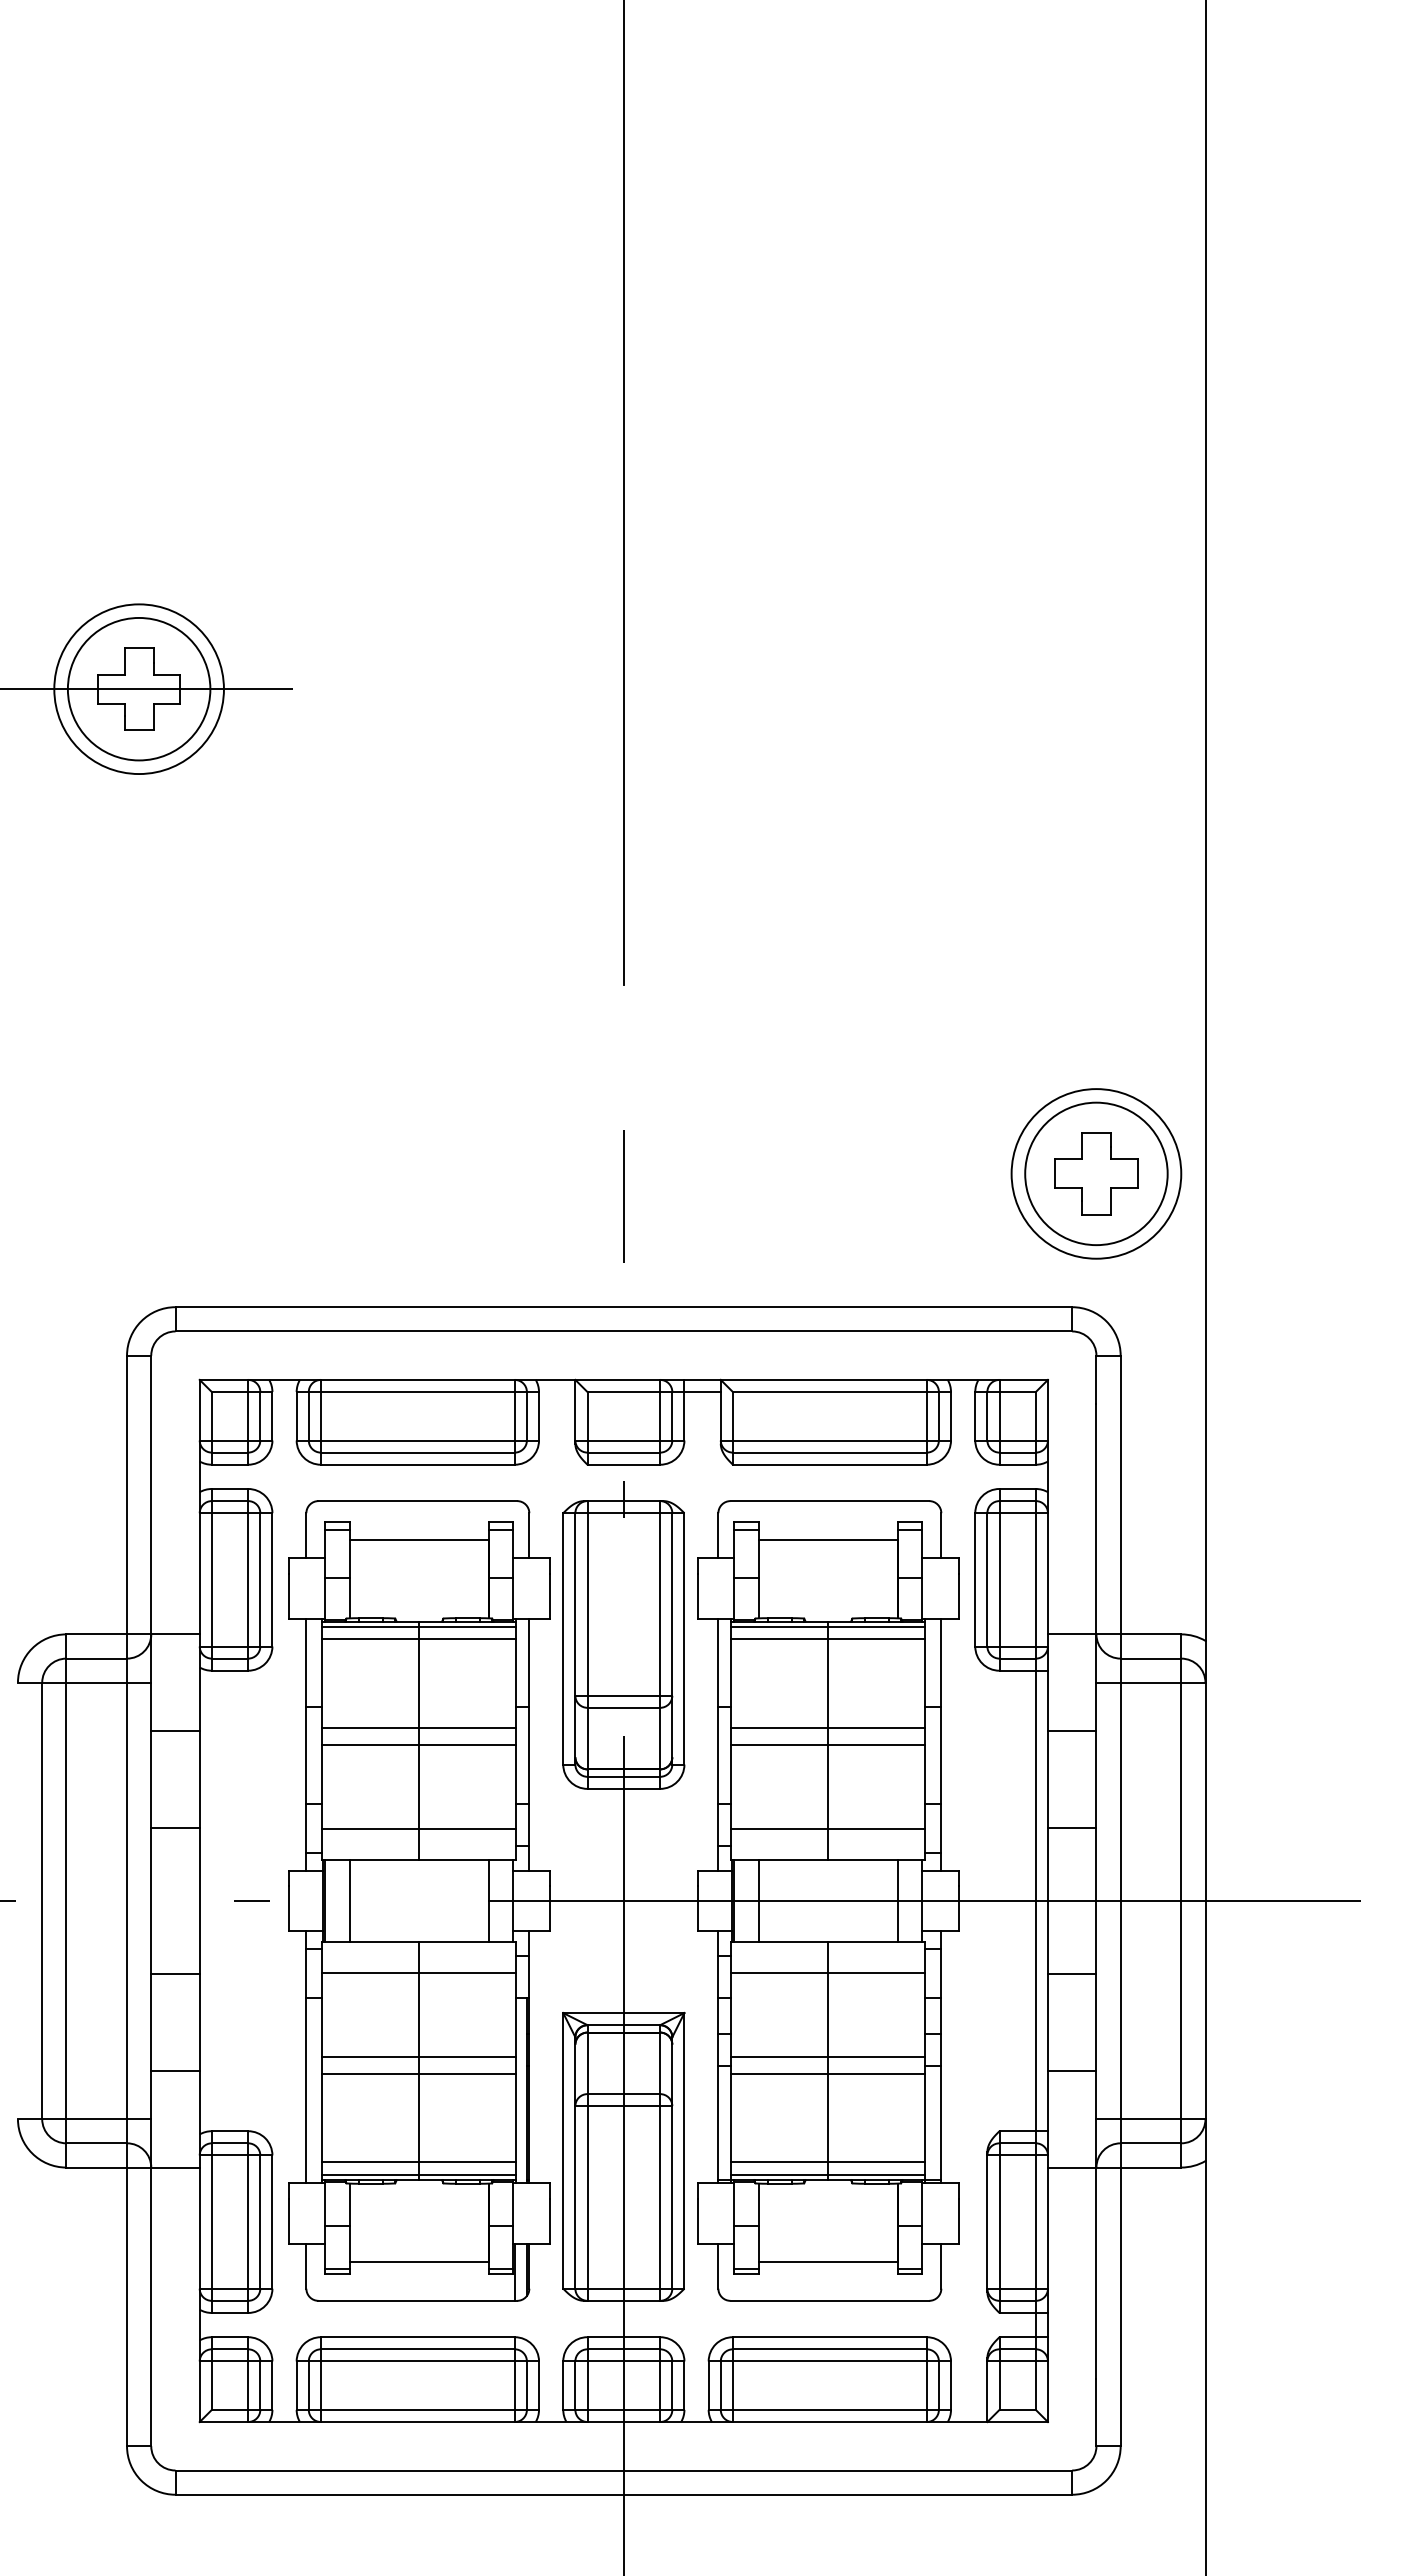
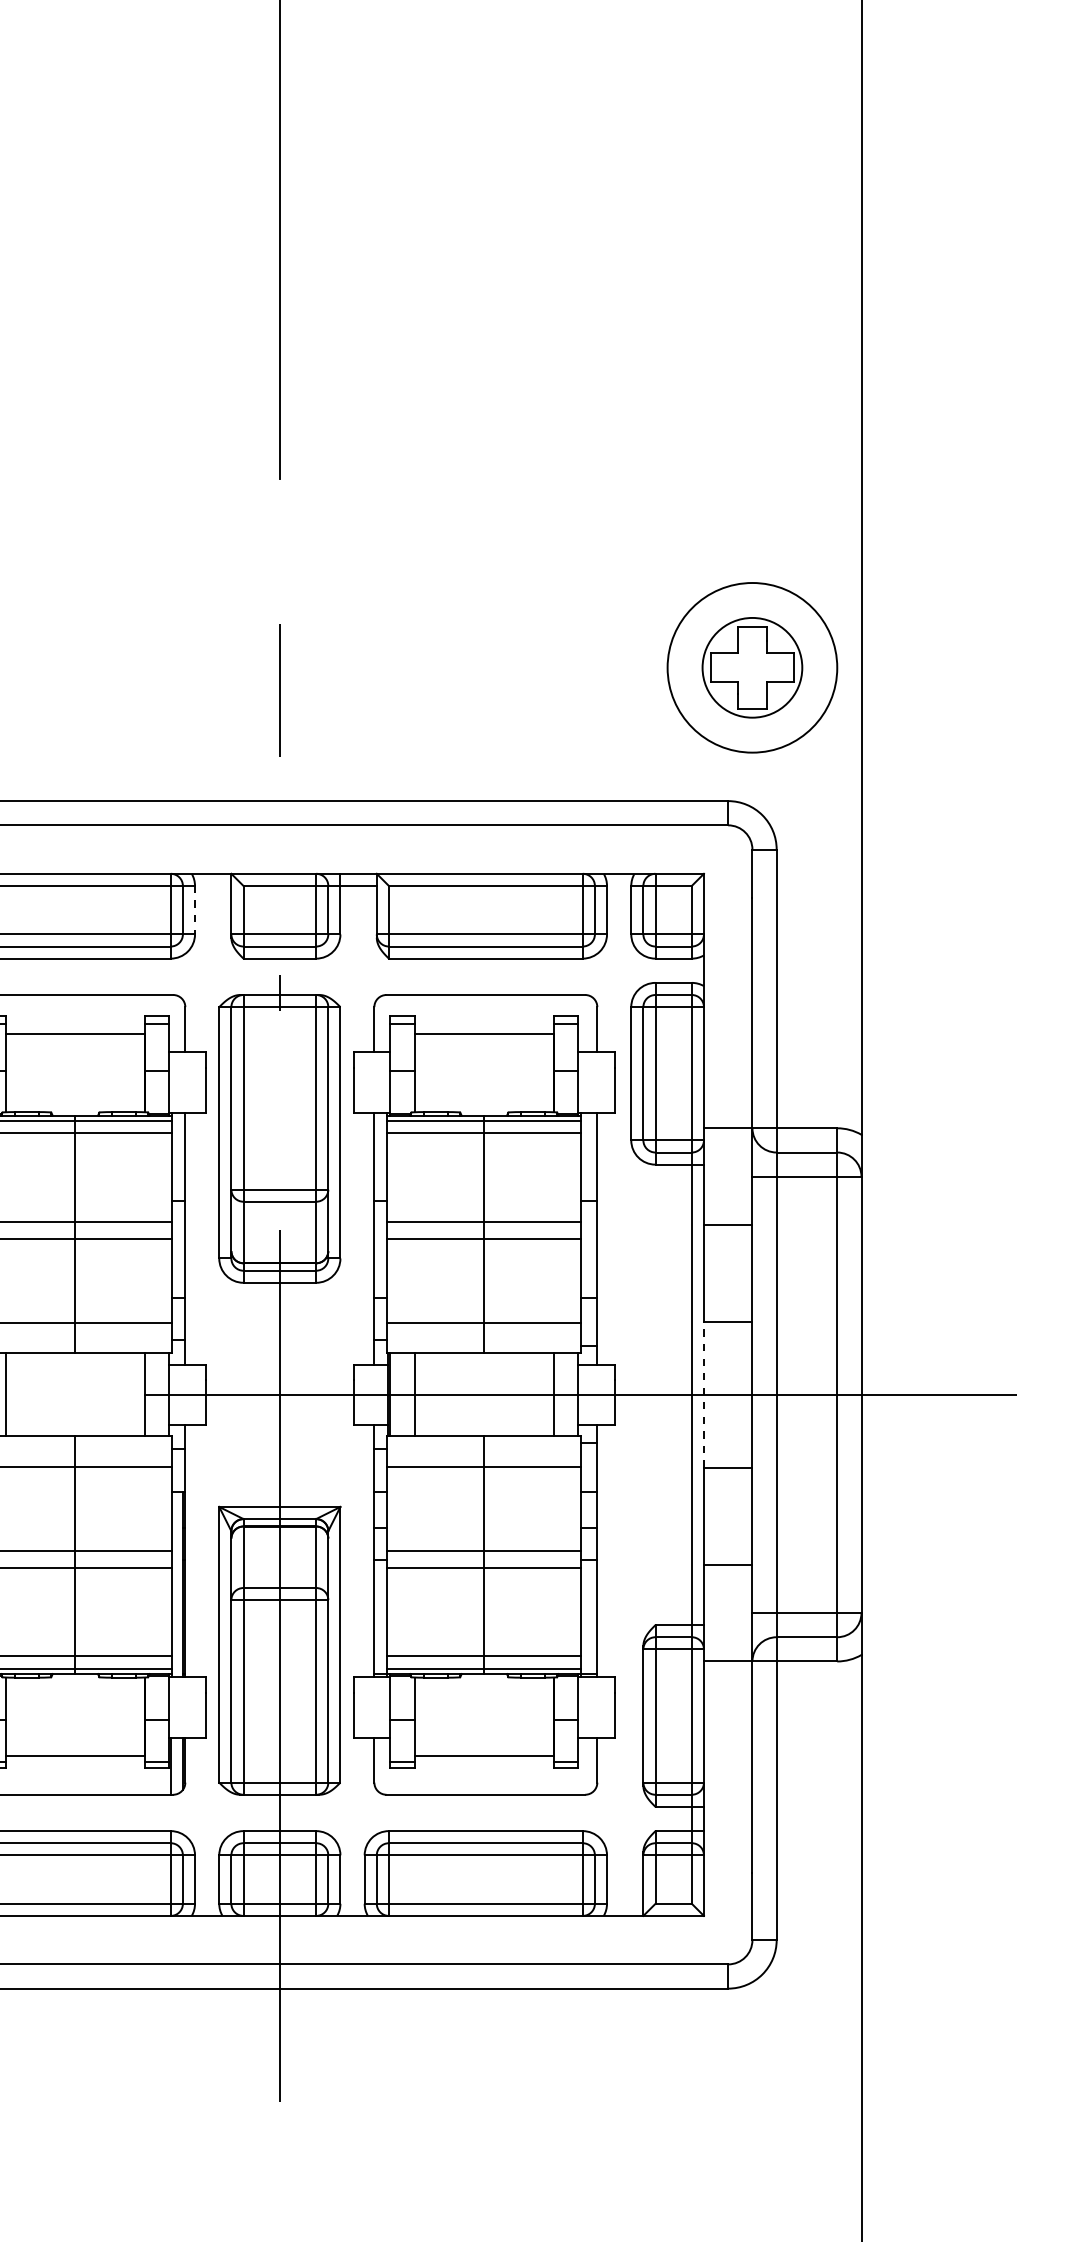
circle: (1096, 1173) -> (752, 667), size x0.7
line: (539, 1416) -> (195, 910), solid -> dashed
line: (1047, 1900) -> (703, 1394), solid -> dashed

